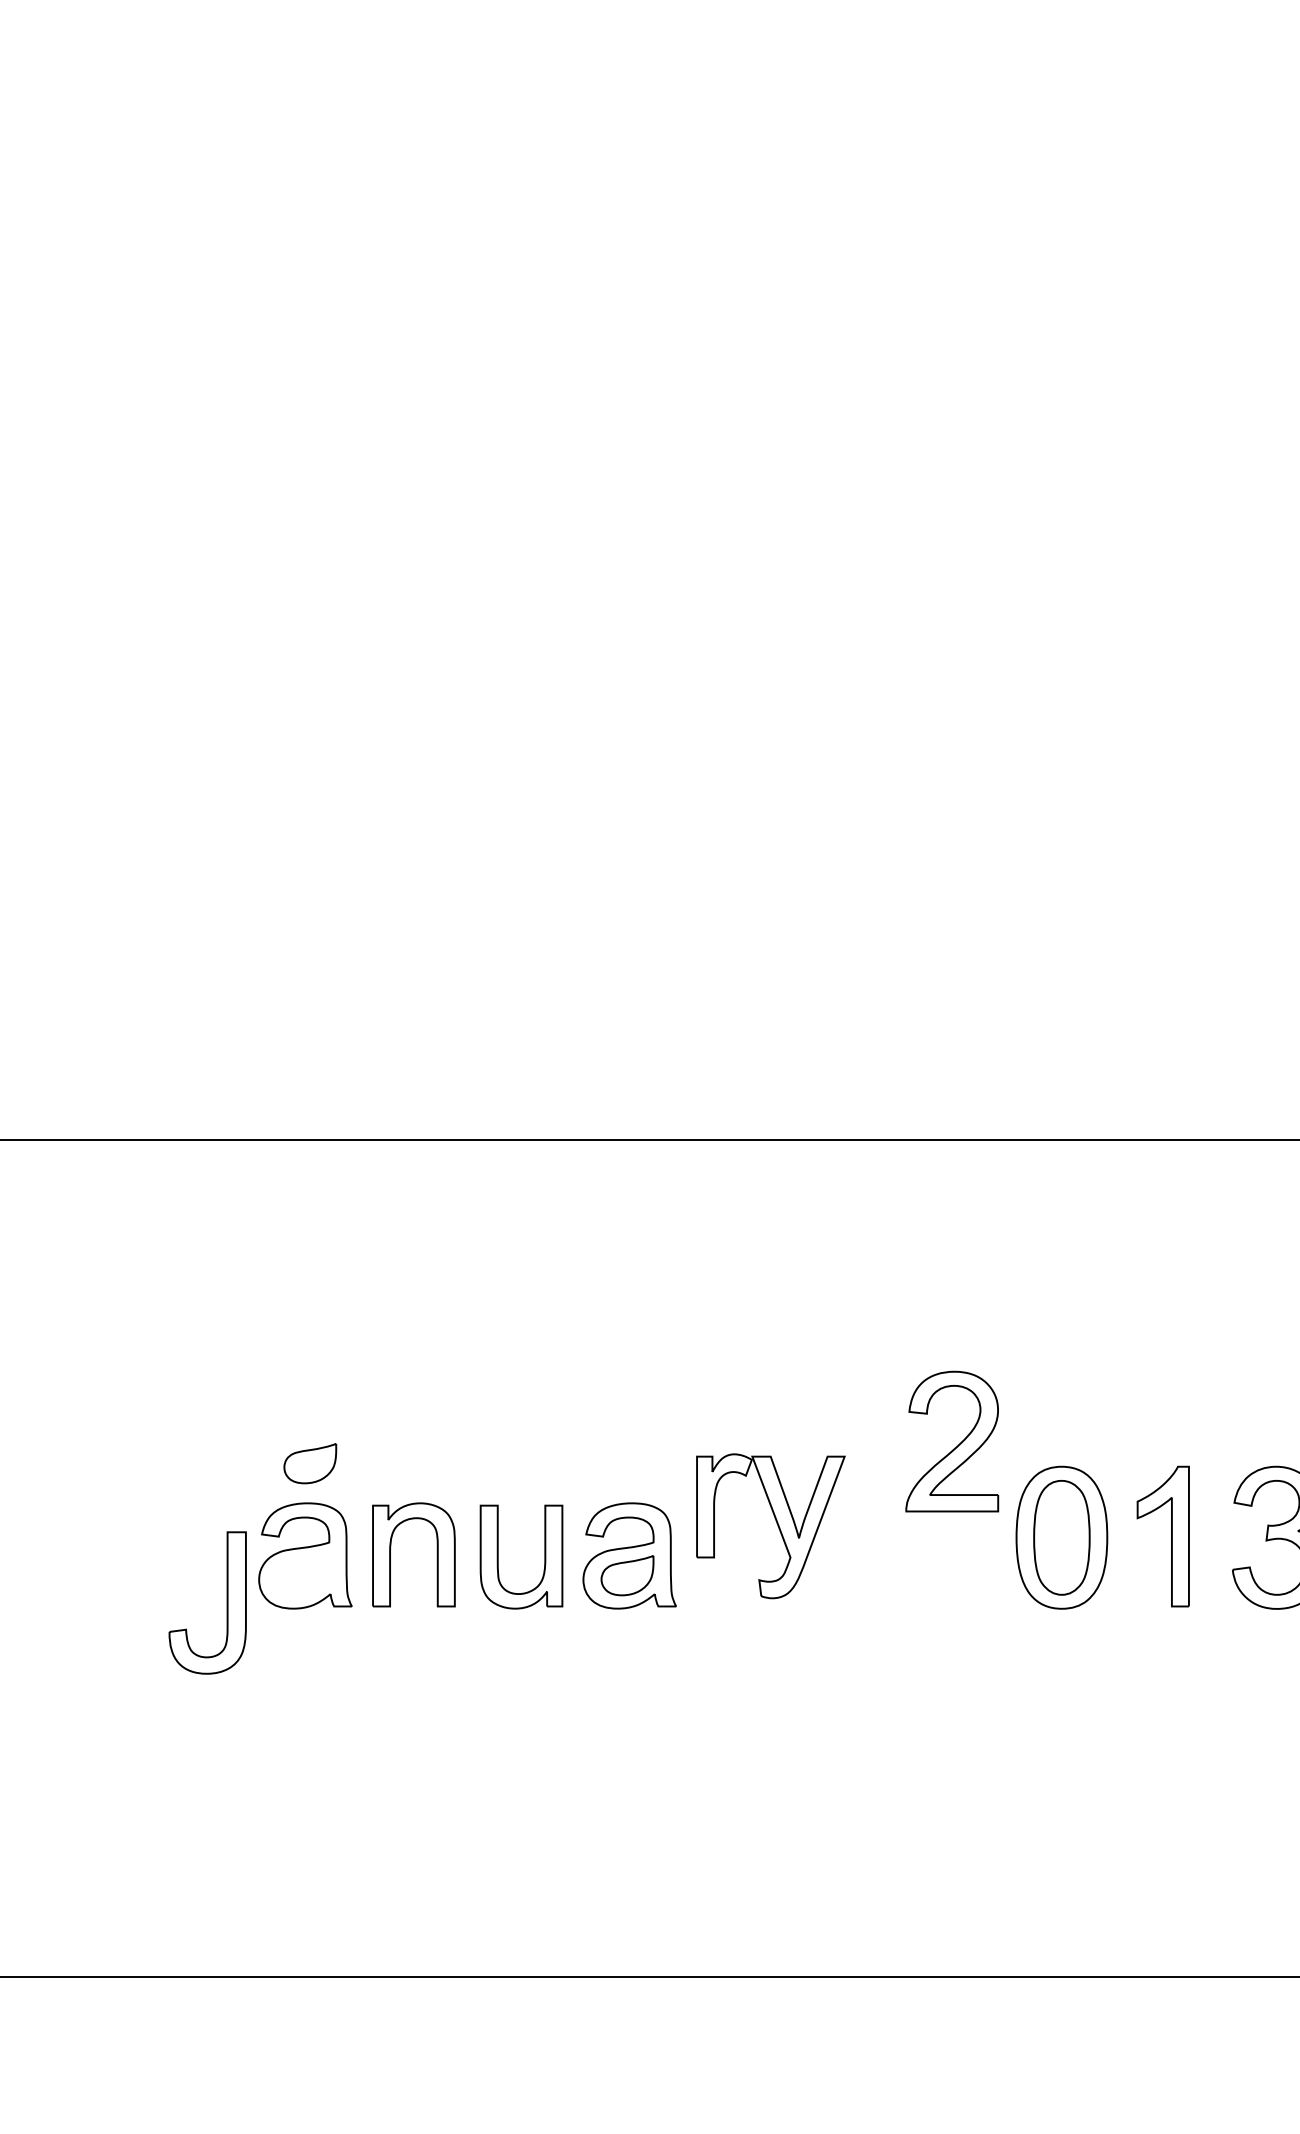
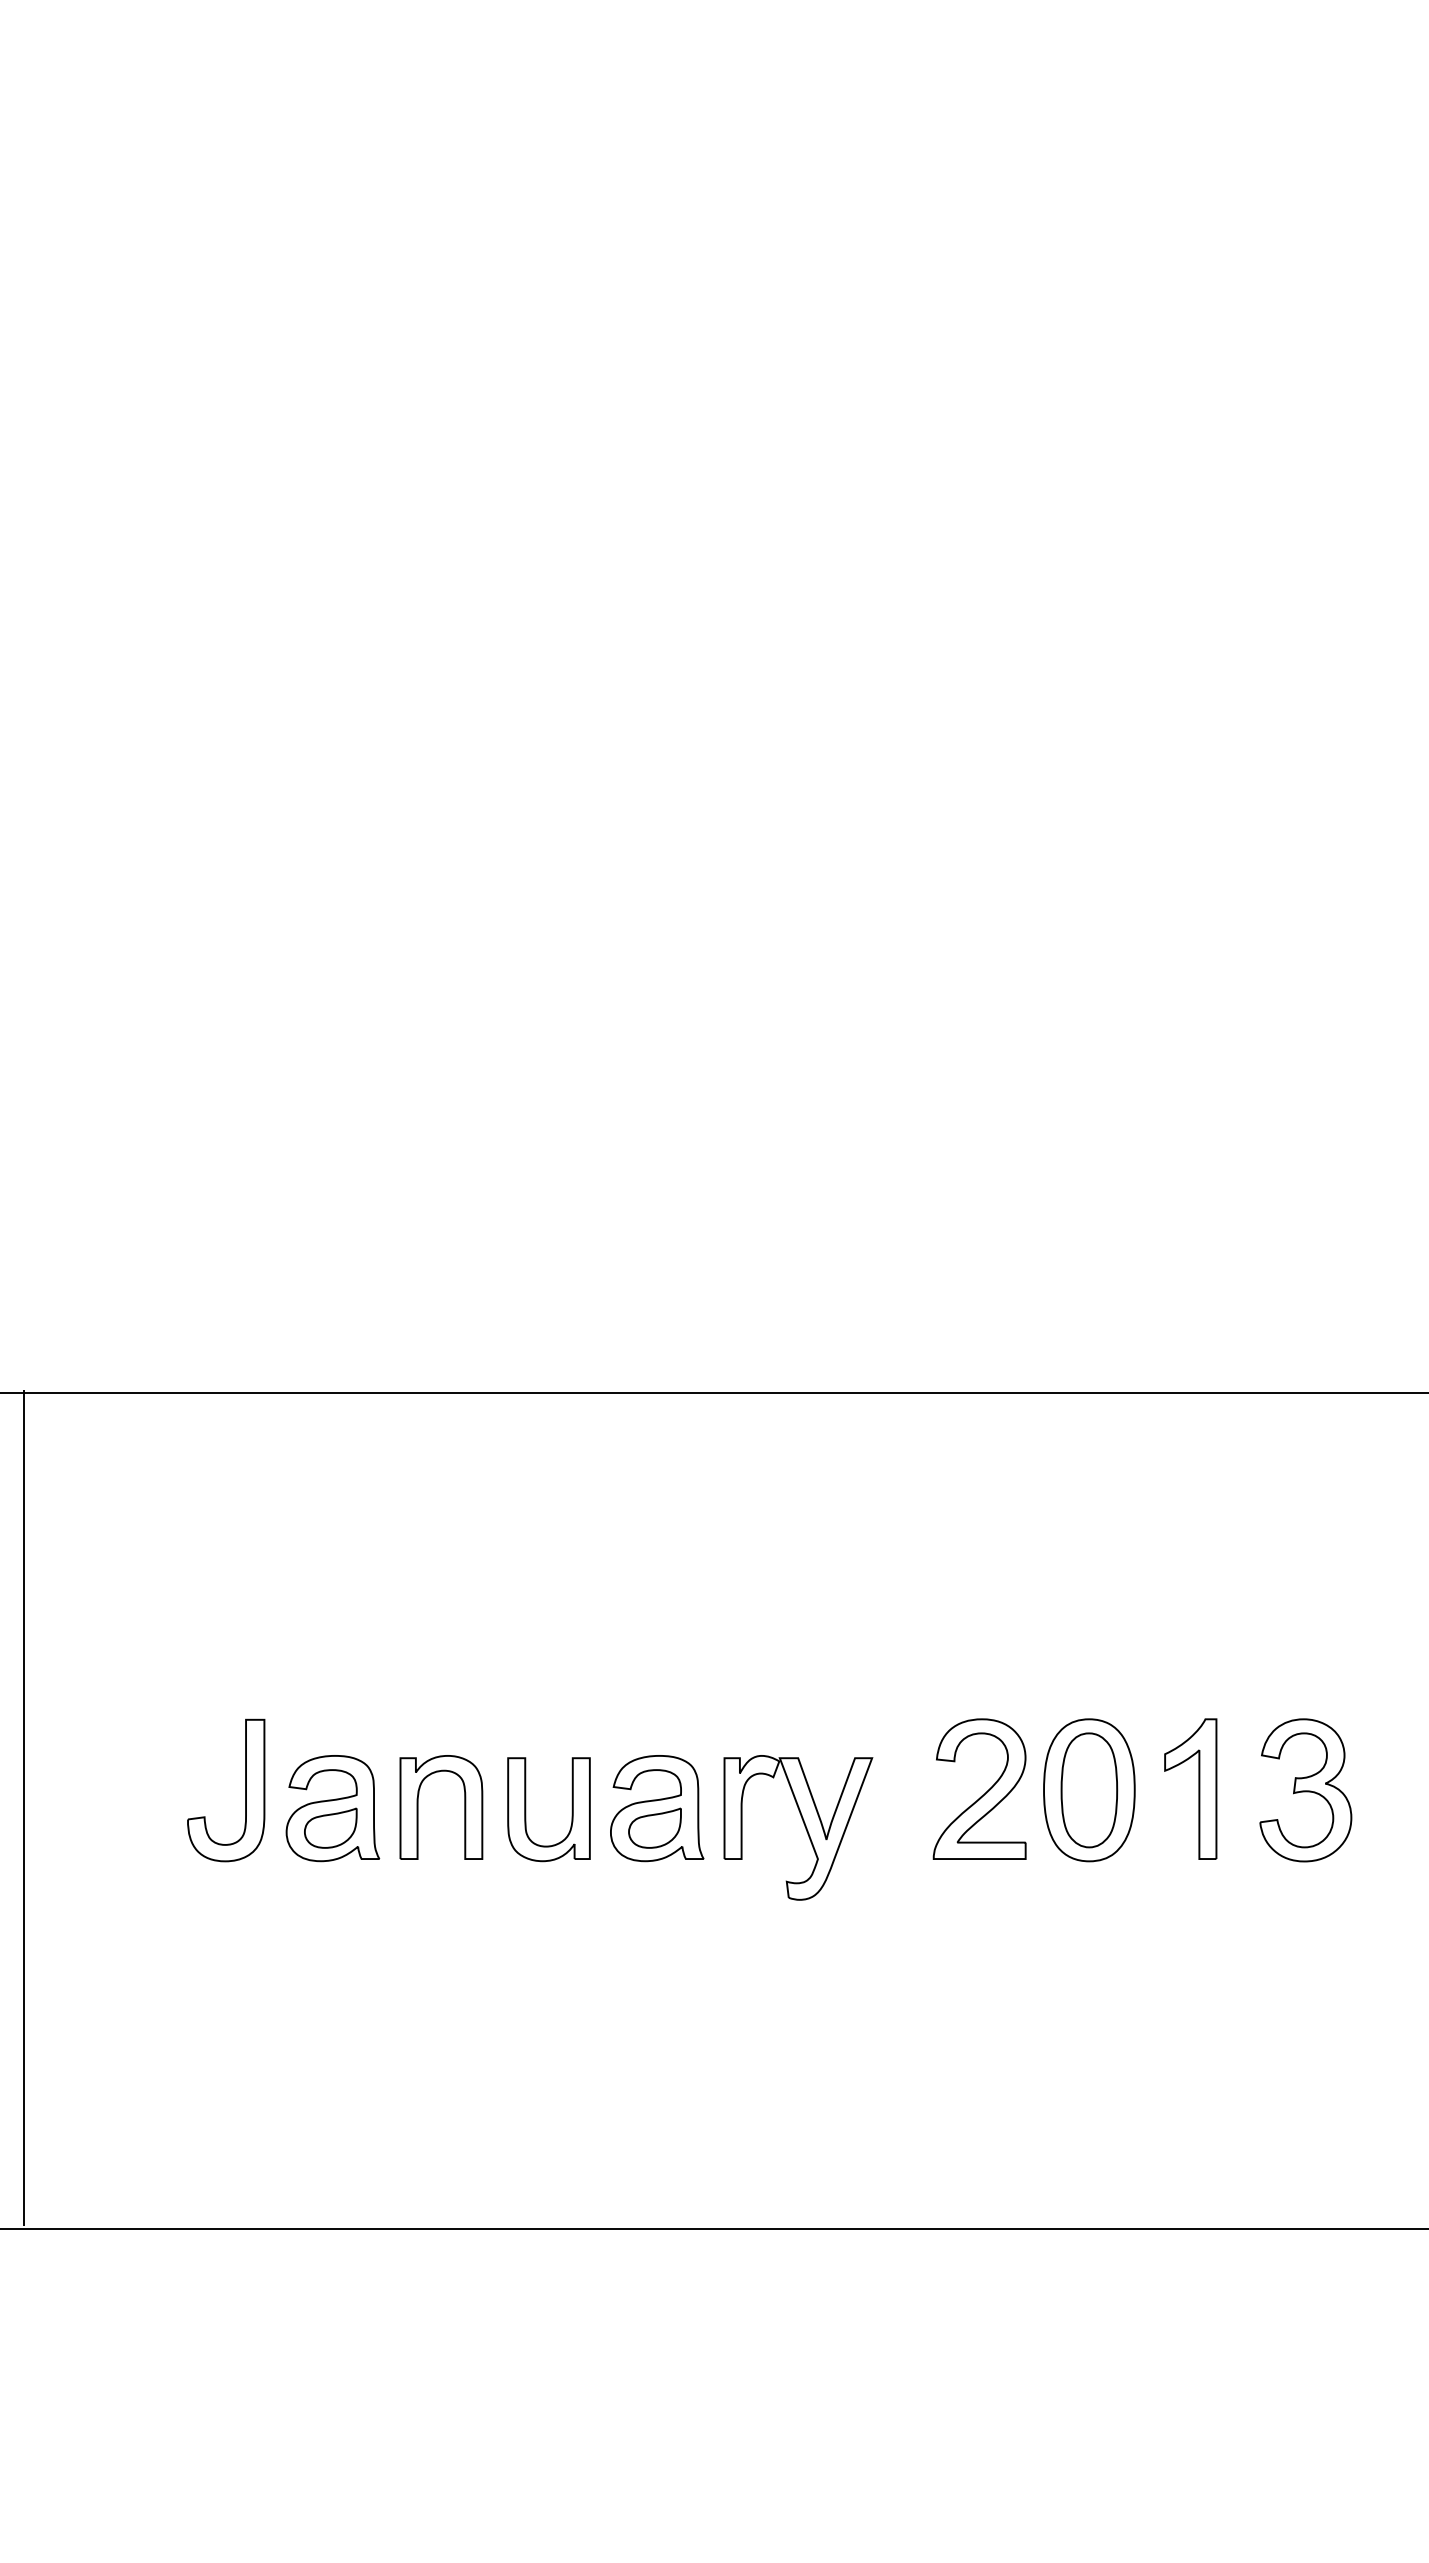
part: (957, 1445) -> (984, 1793), moved
part: (310, 1462) -> (330, 1827), moved
part: (771, 1525) -> (798, 1827), moved
part: (227, 1602) -> (245, 1790), moved

